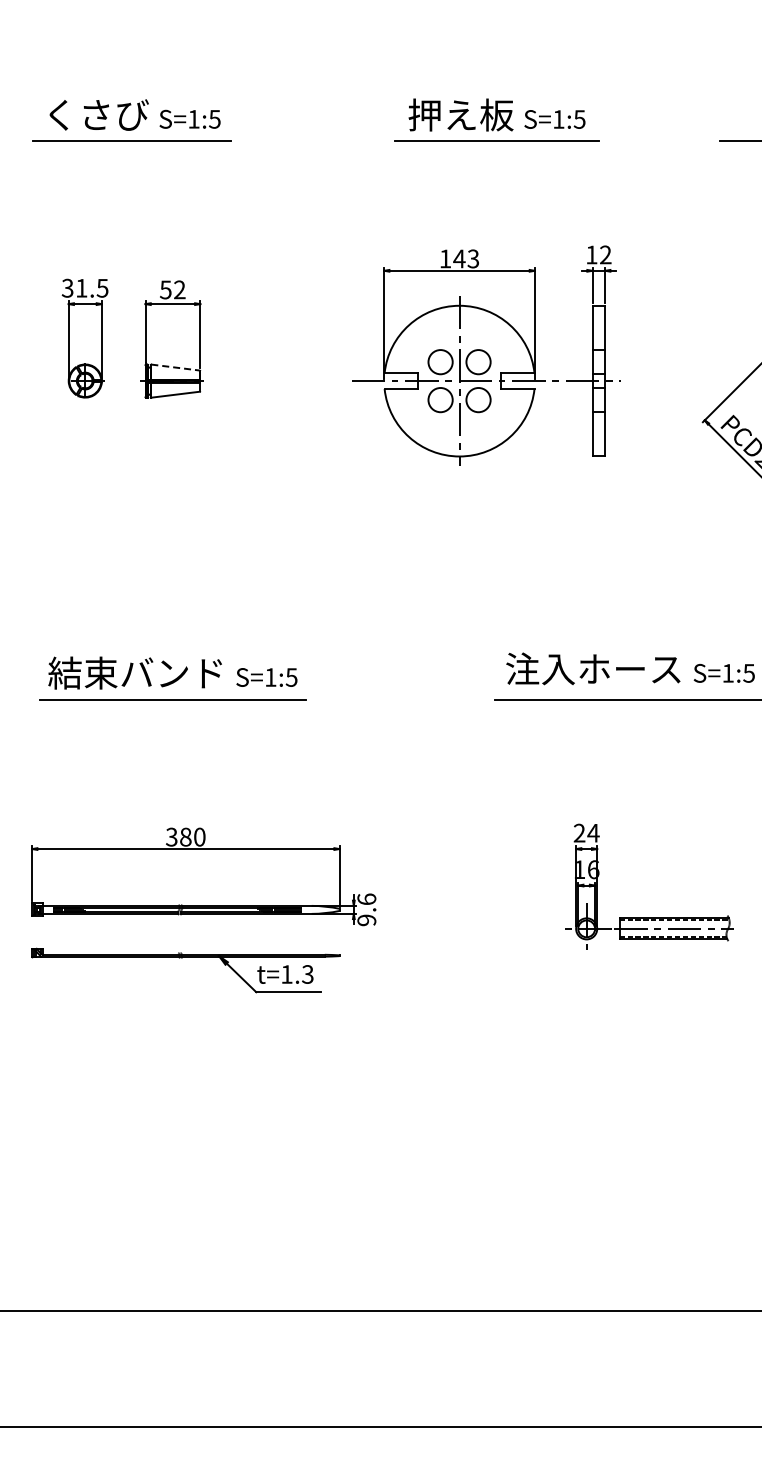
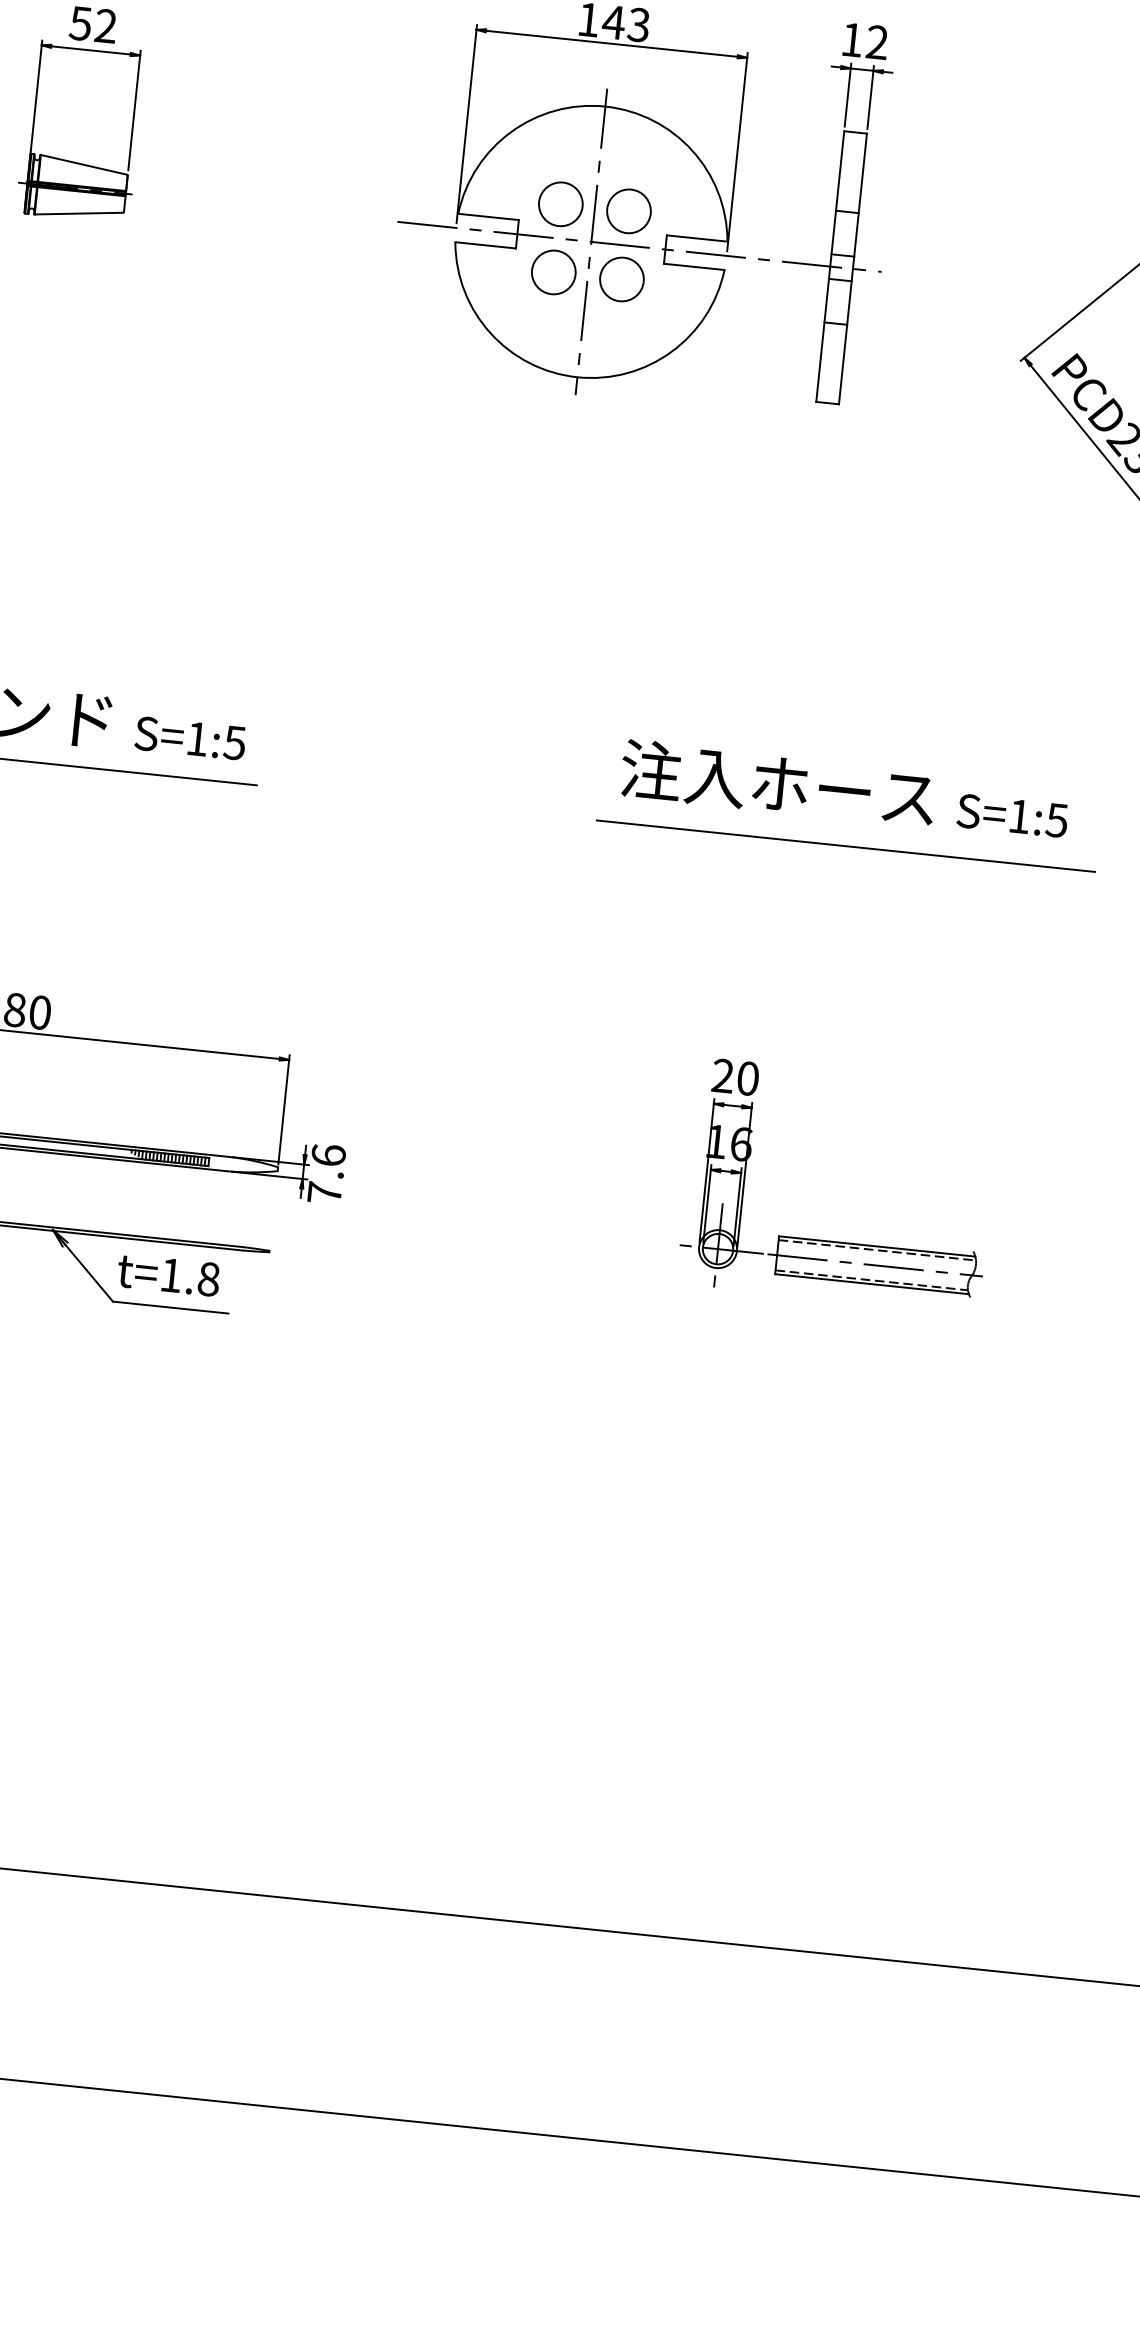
line: (176, 367) -> (85, 164), dashed -> solid
text: (593, 832) -> (748, 1077), 24 -> 20
text: (366, 920) -> (324, 1193), 9.6 -> 7.6
text: (307, 974) -> (208, 1279), t=1.3 -> t=1.8

